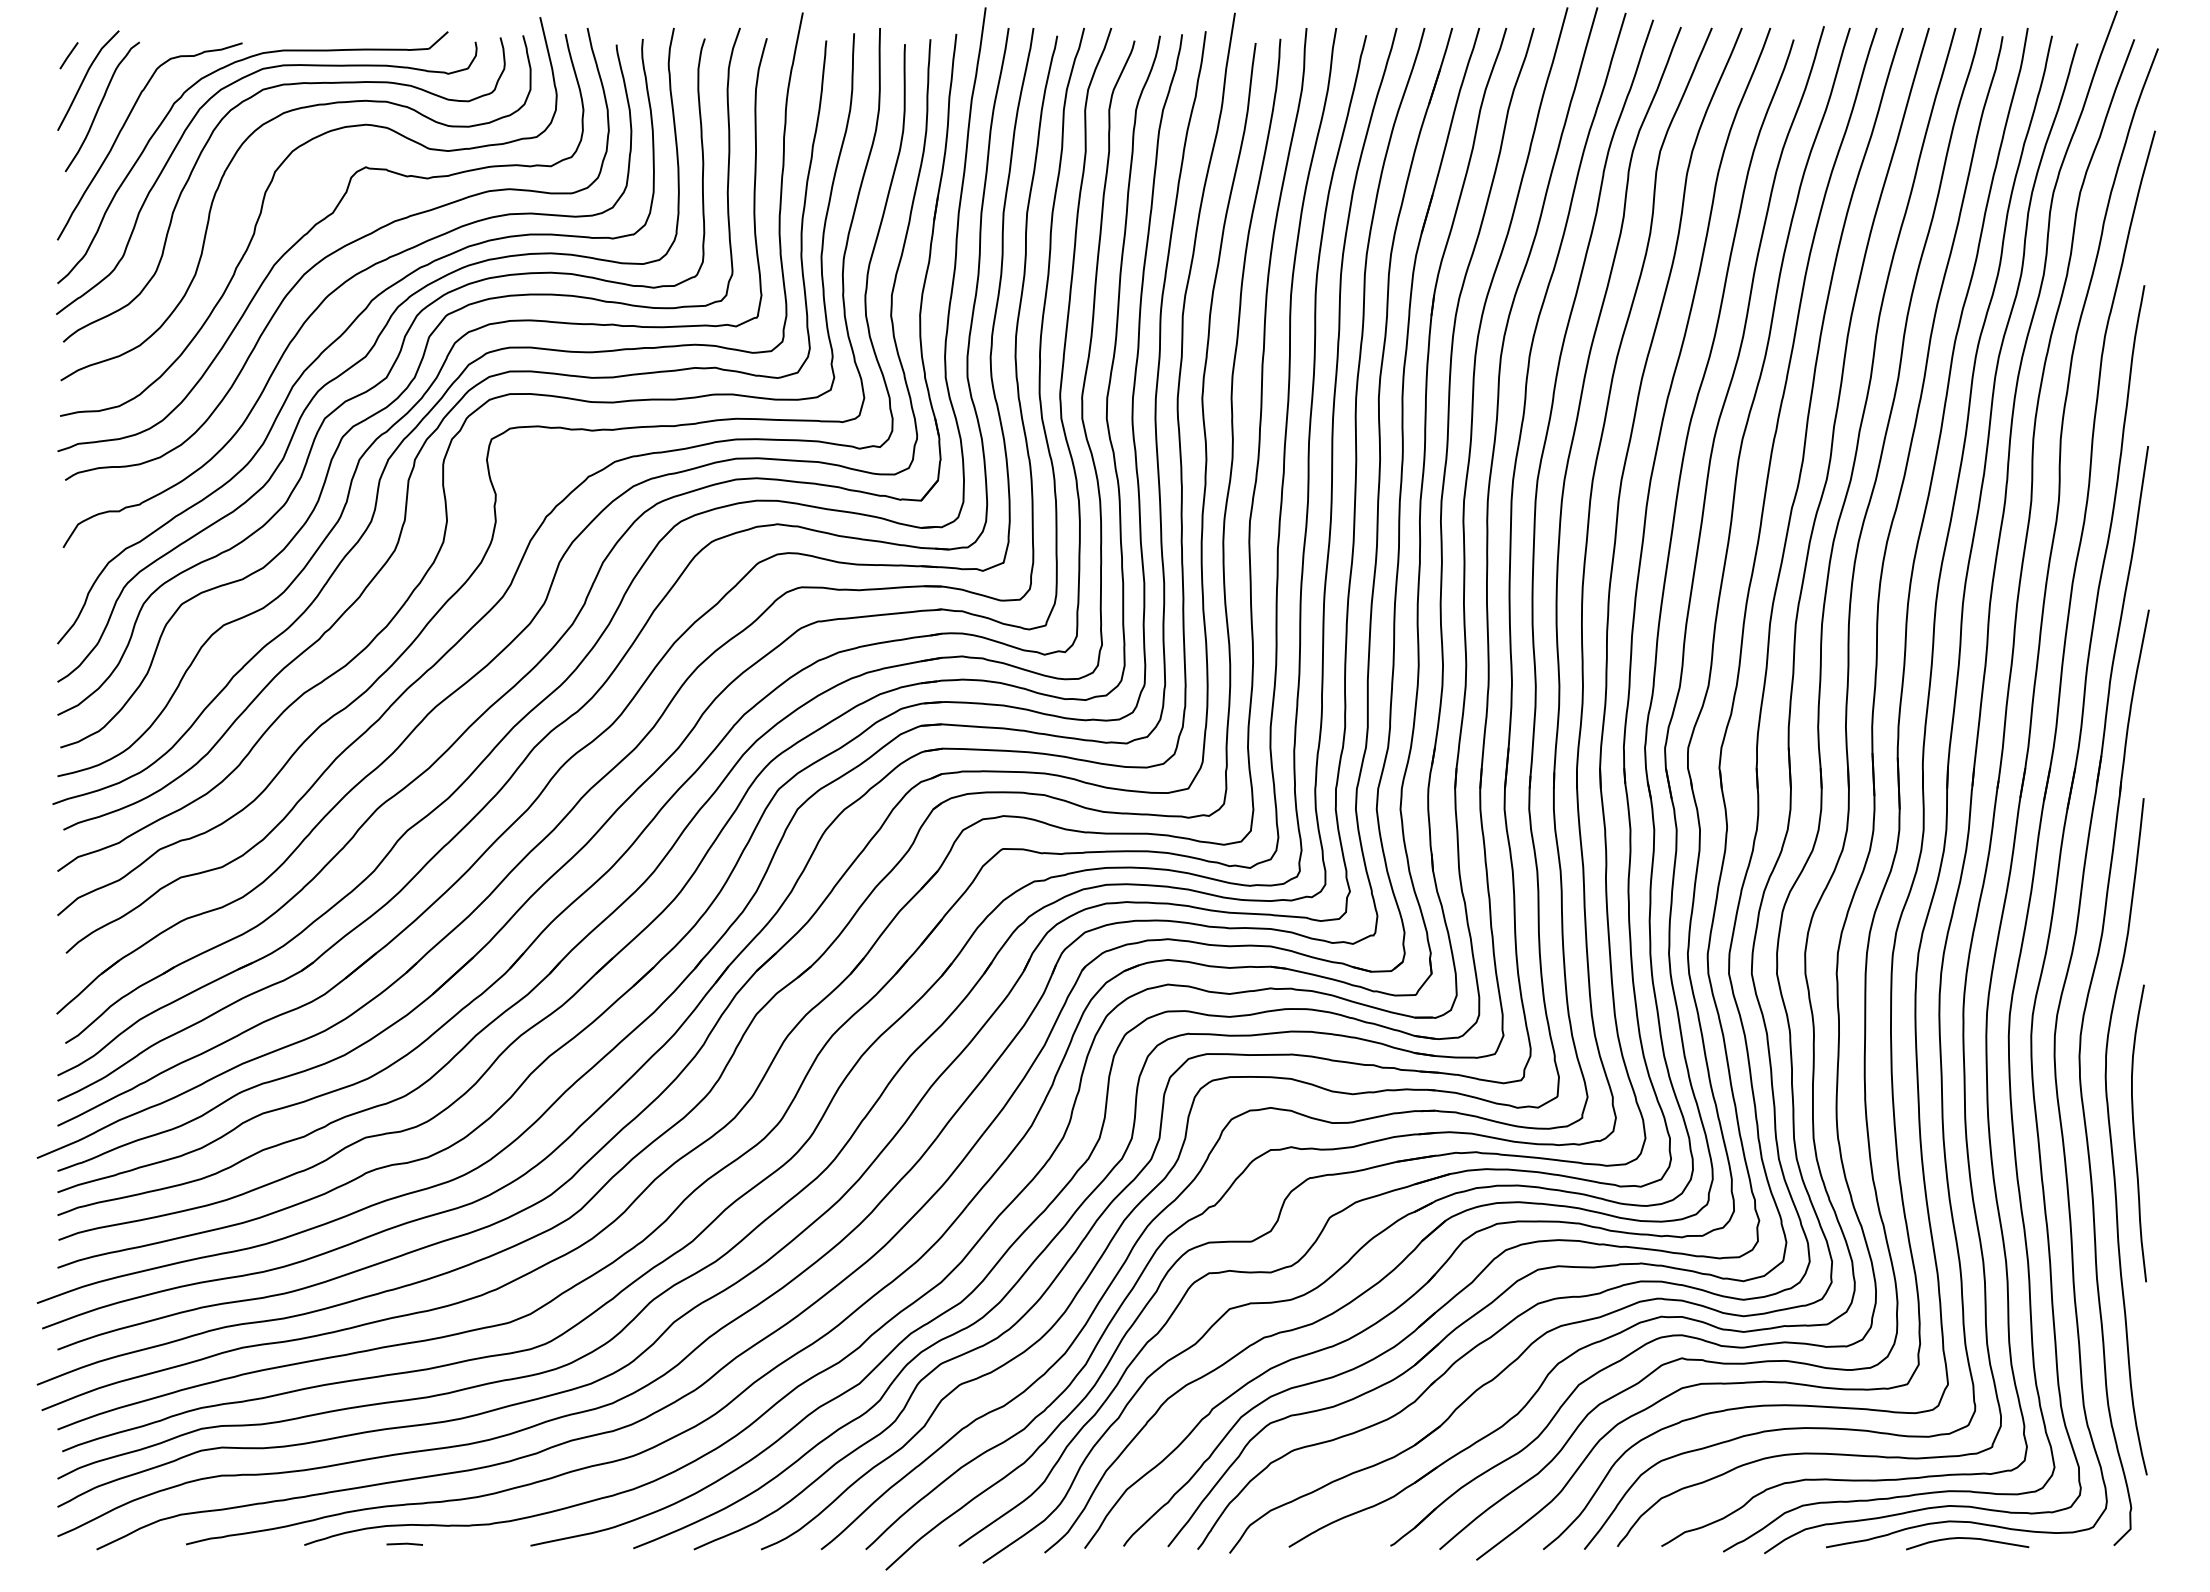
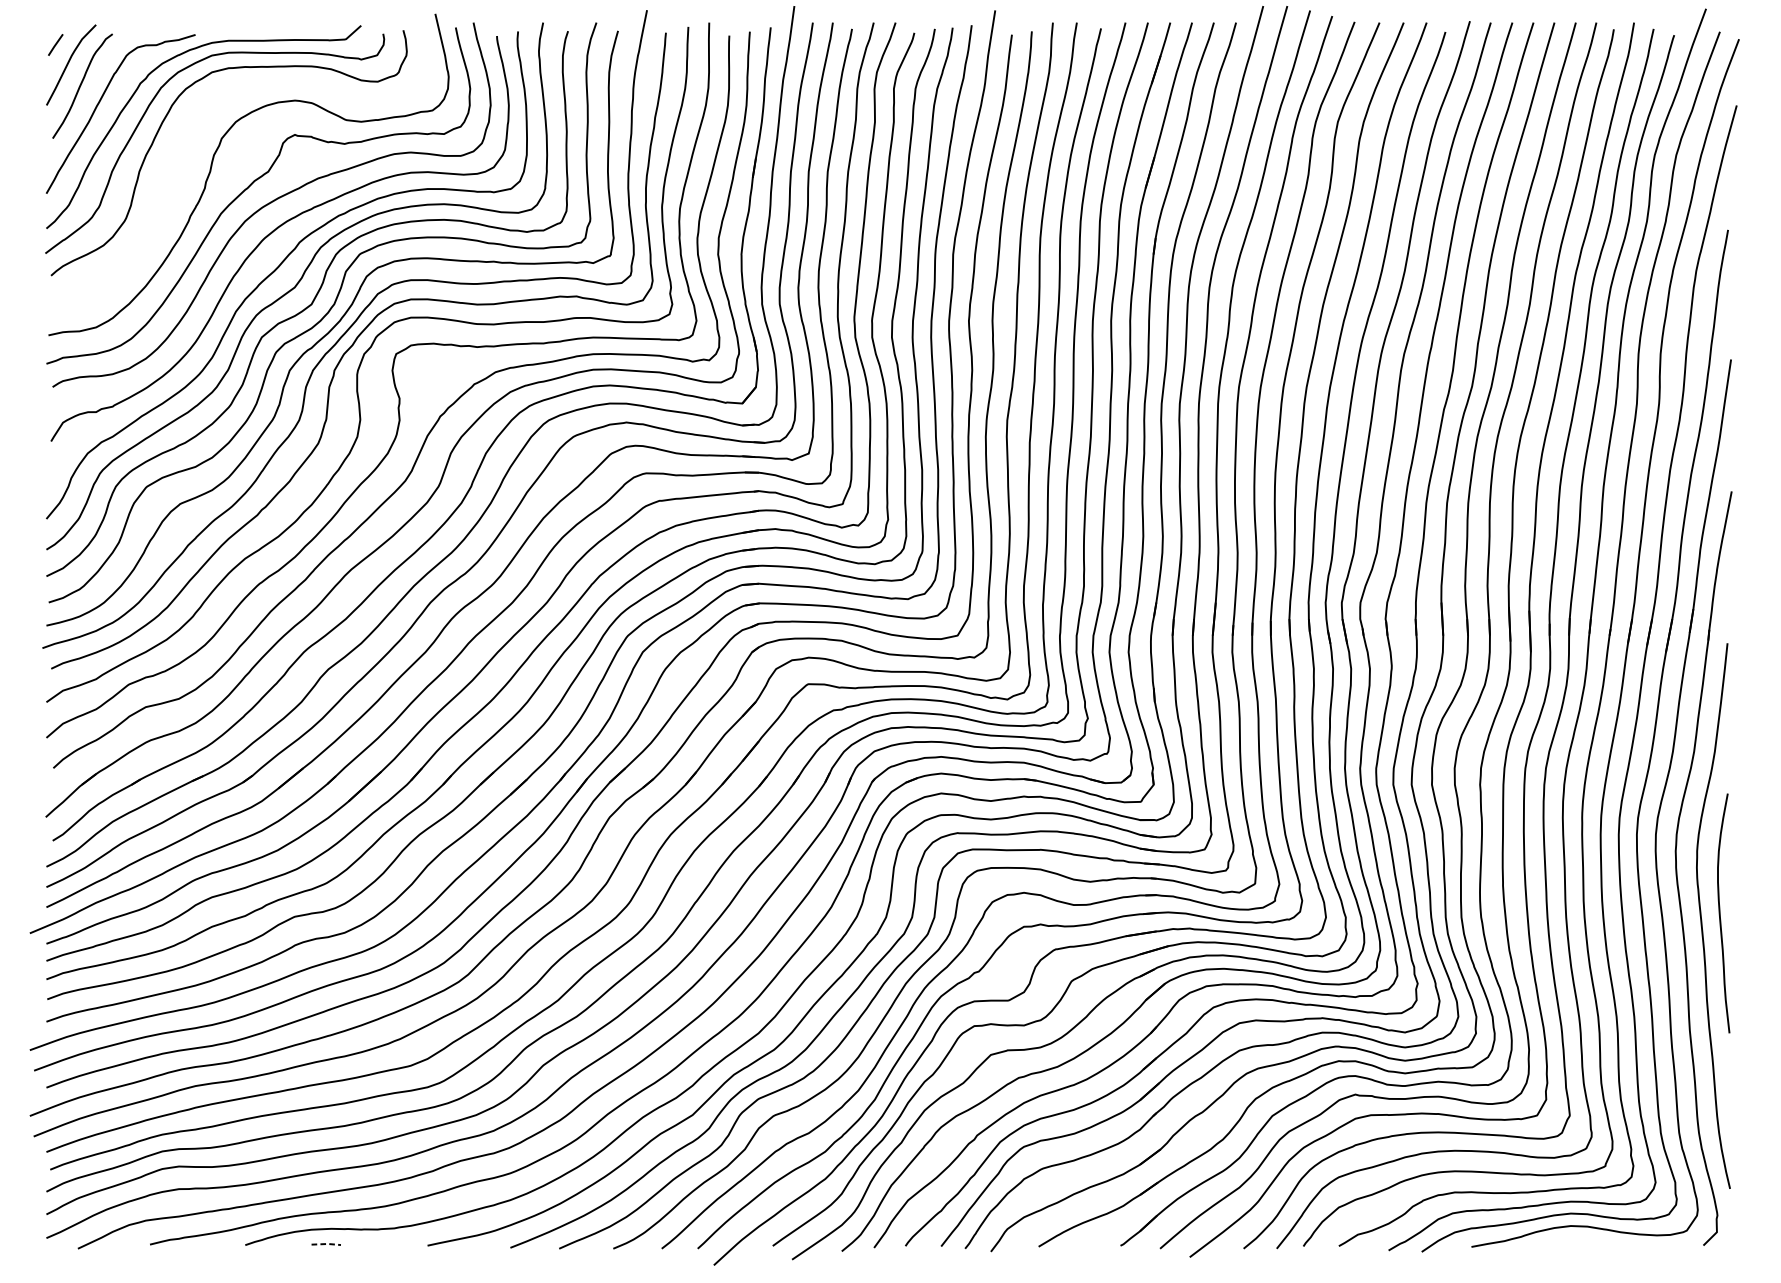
curve: (229, 166) -> (185, 134), removed
curve: (1967, 1539) -> (1585, 1240), removed
line: (405, 1543) -> (326, 1243), solid -> dashed

